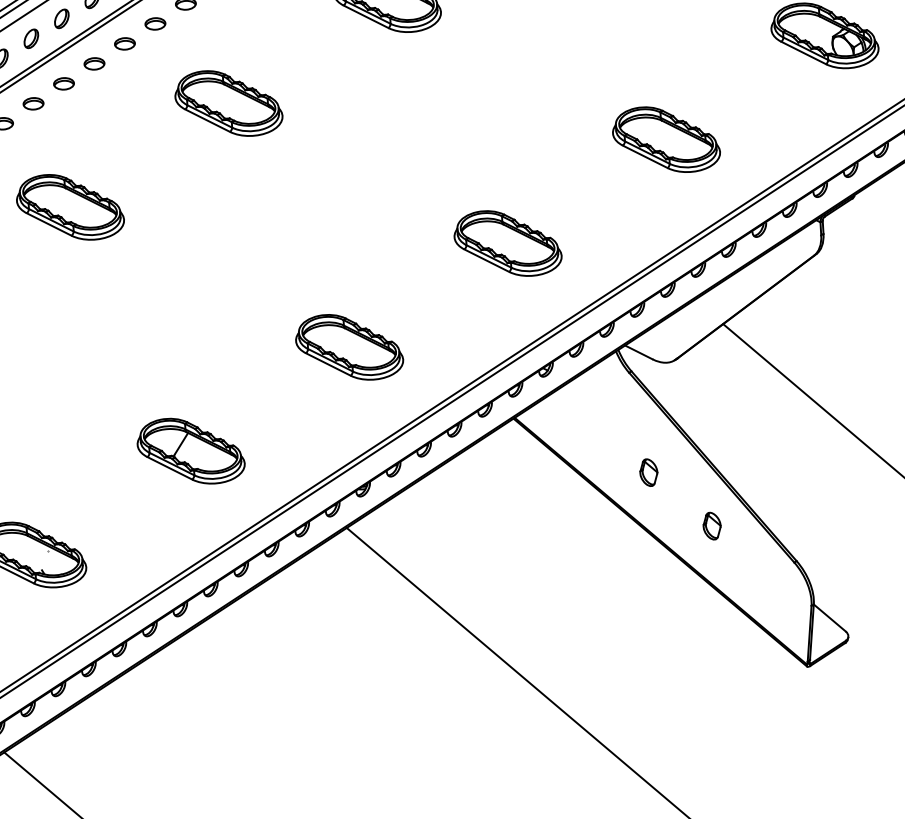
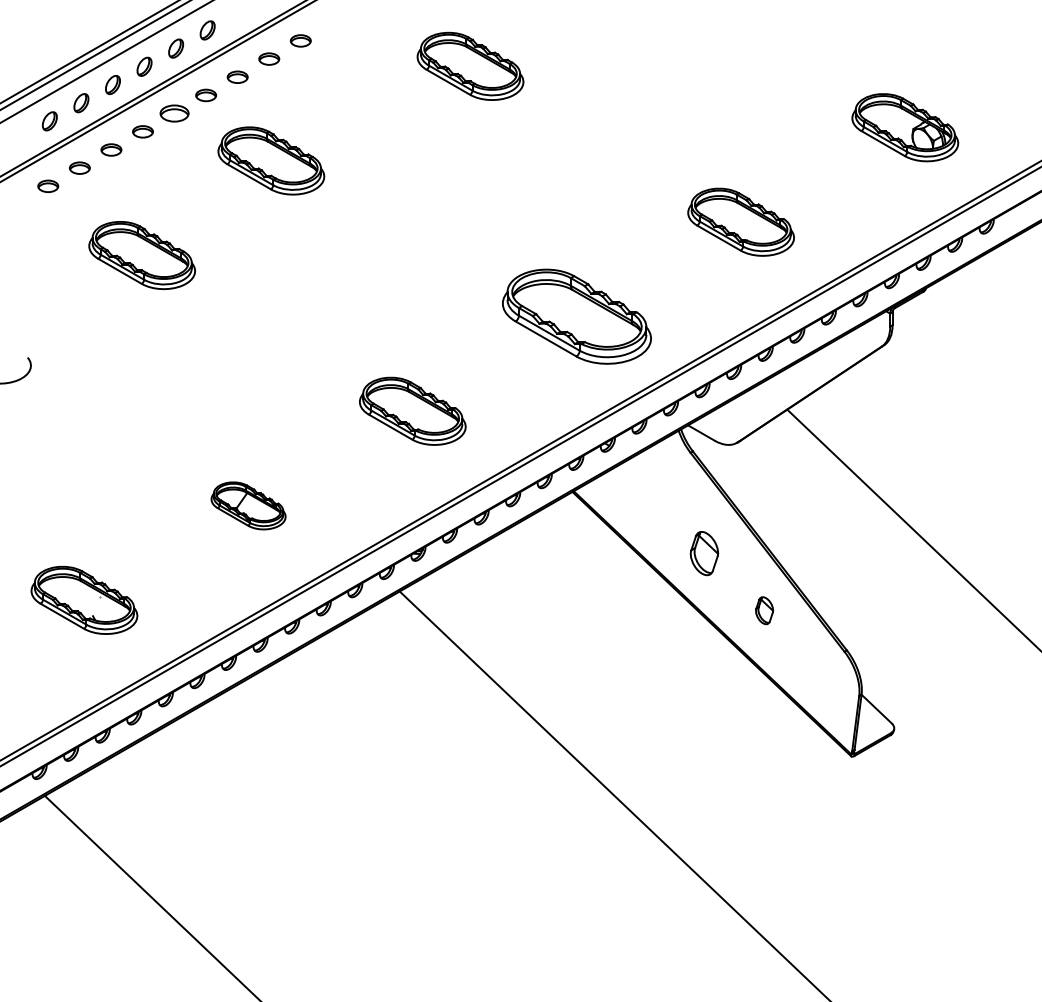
part: (94, 63) -> (174, 113), size x1.4
part: (228, 103) -> (271, 160), moved
part: (507, 243) -> (576, 316), size x1.4
part: (190, 450) -> (248, 505), size x0.7
part: (648, 472) -> (704, 553), size x1.6

